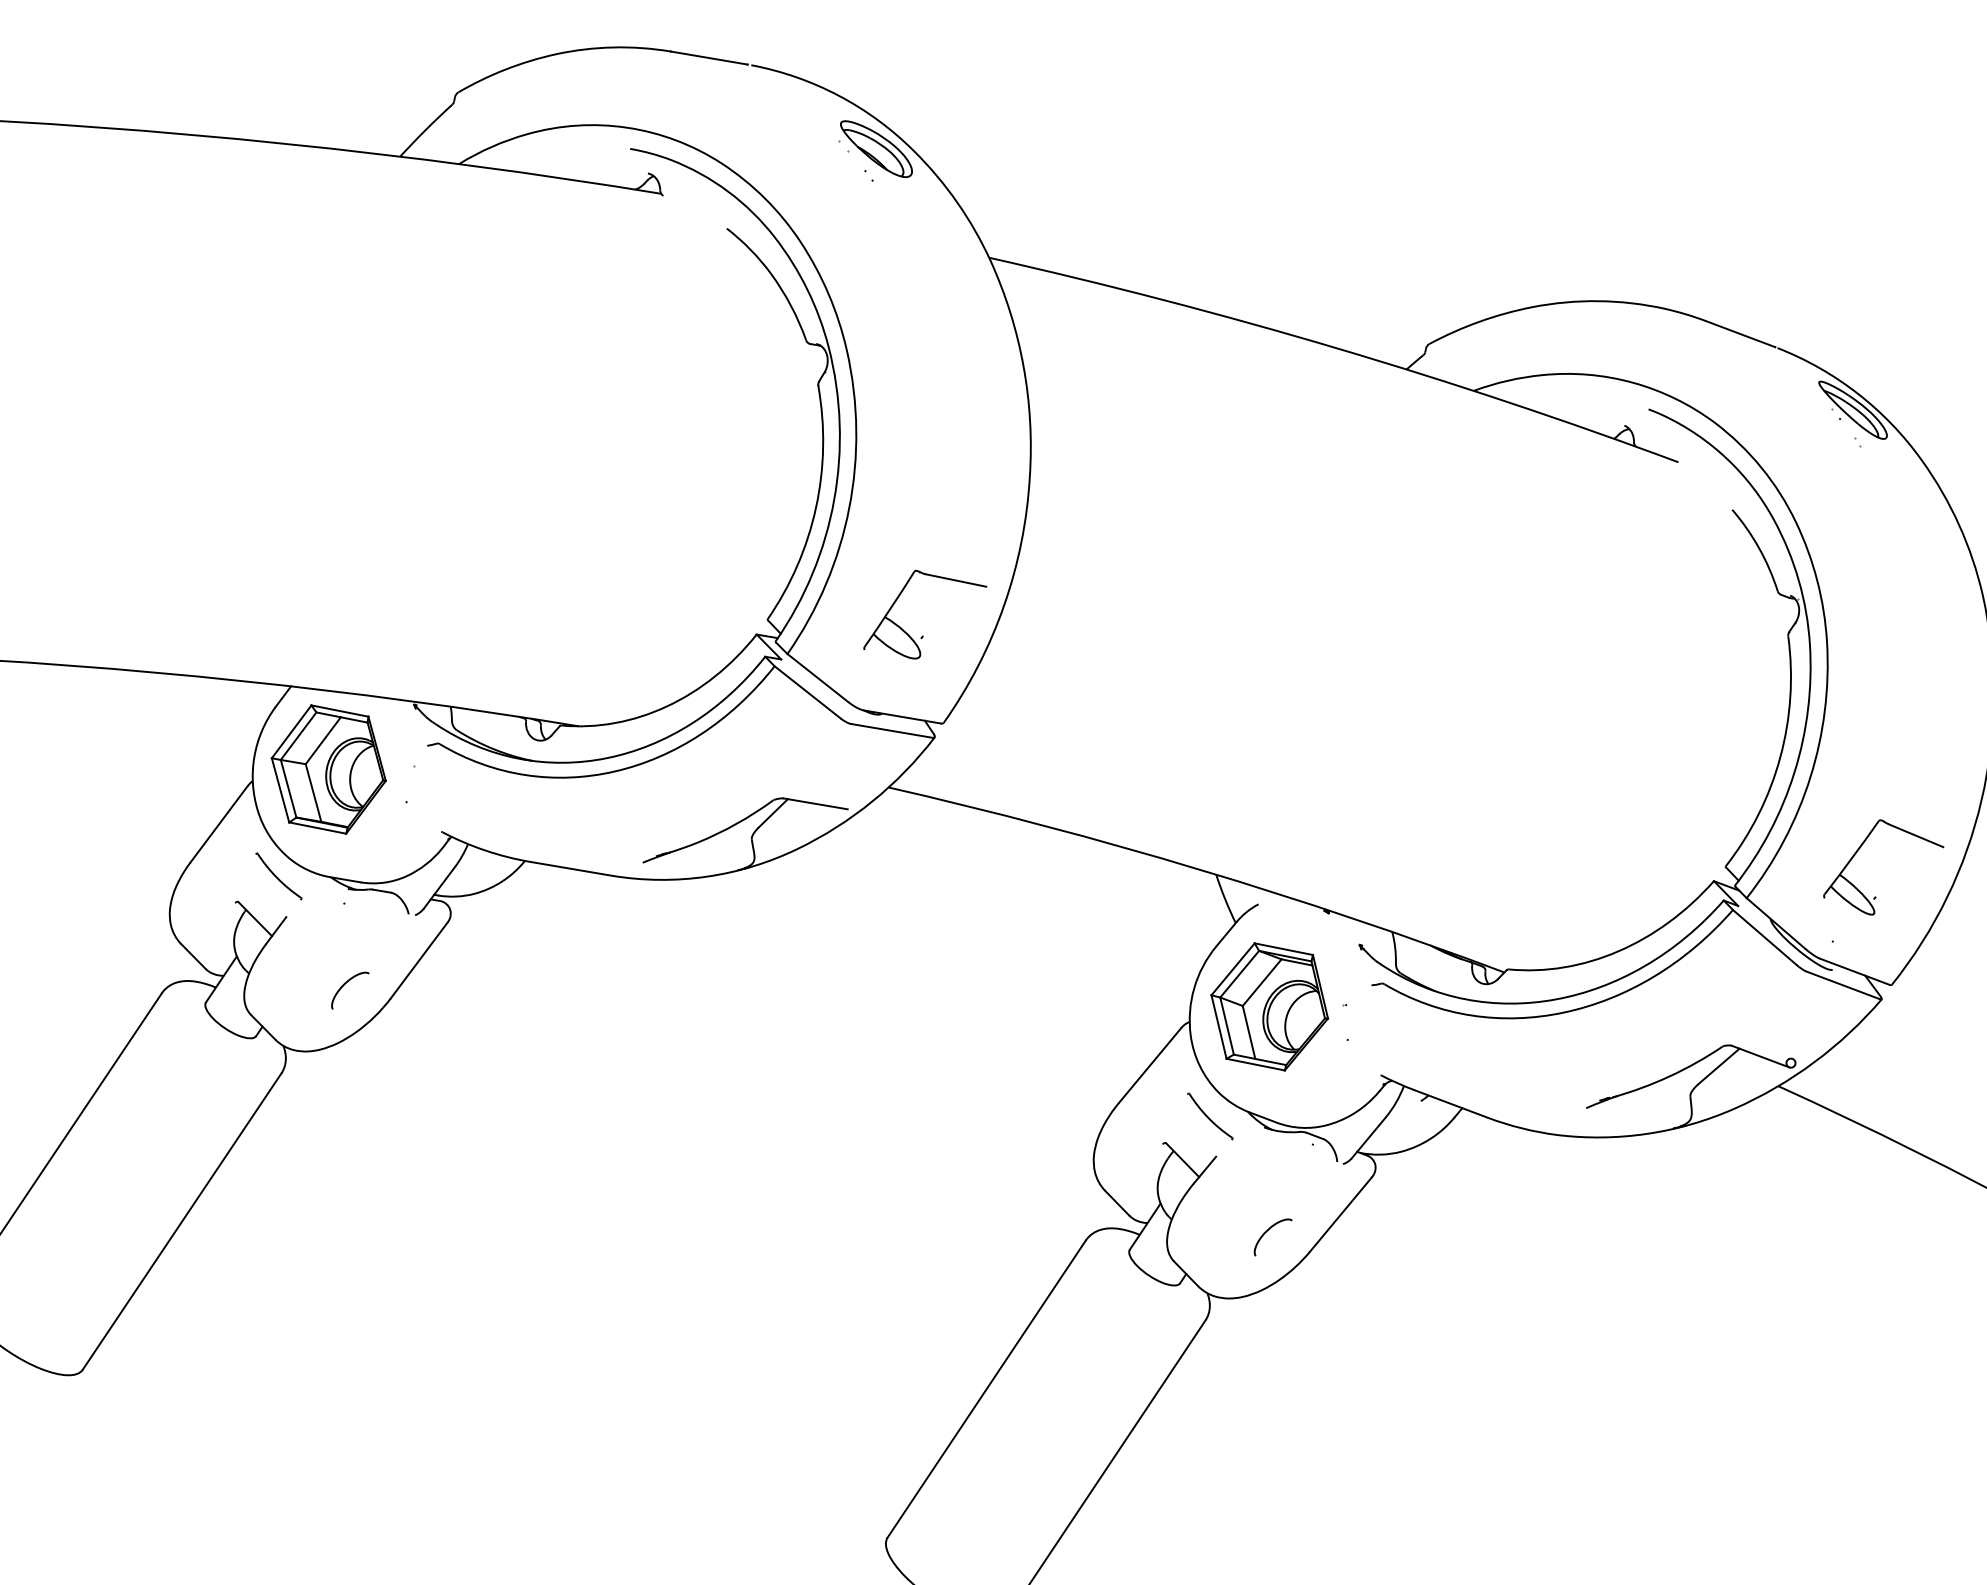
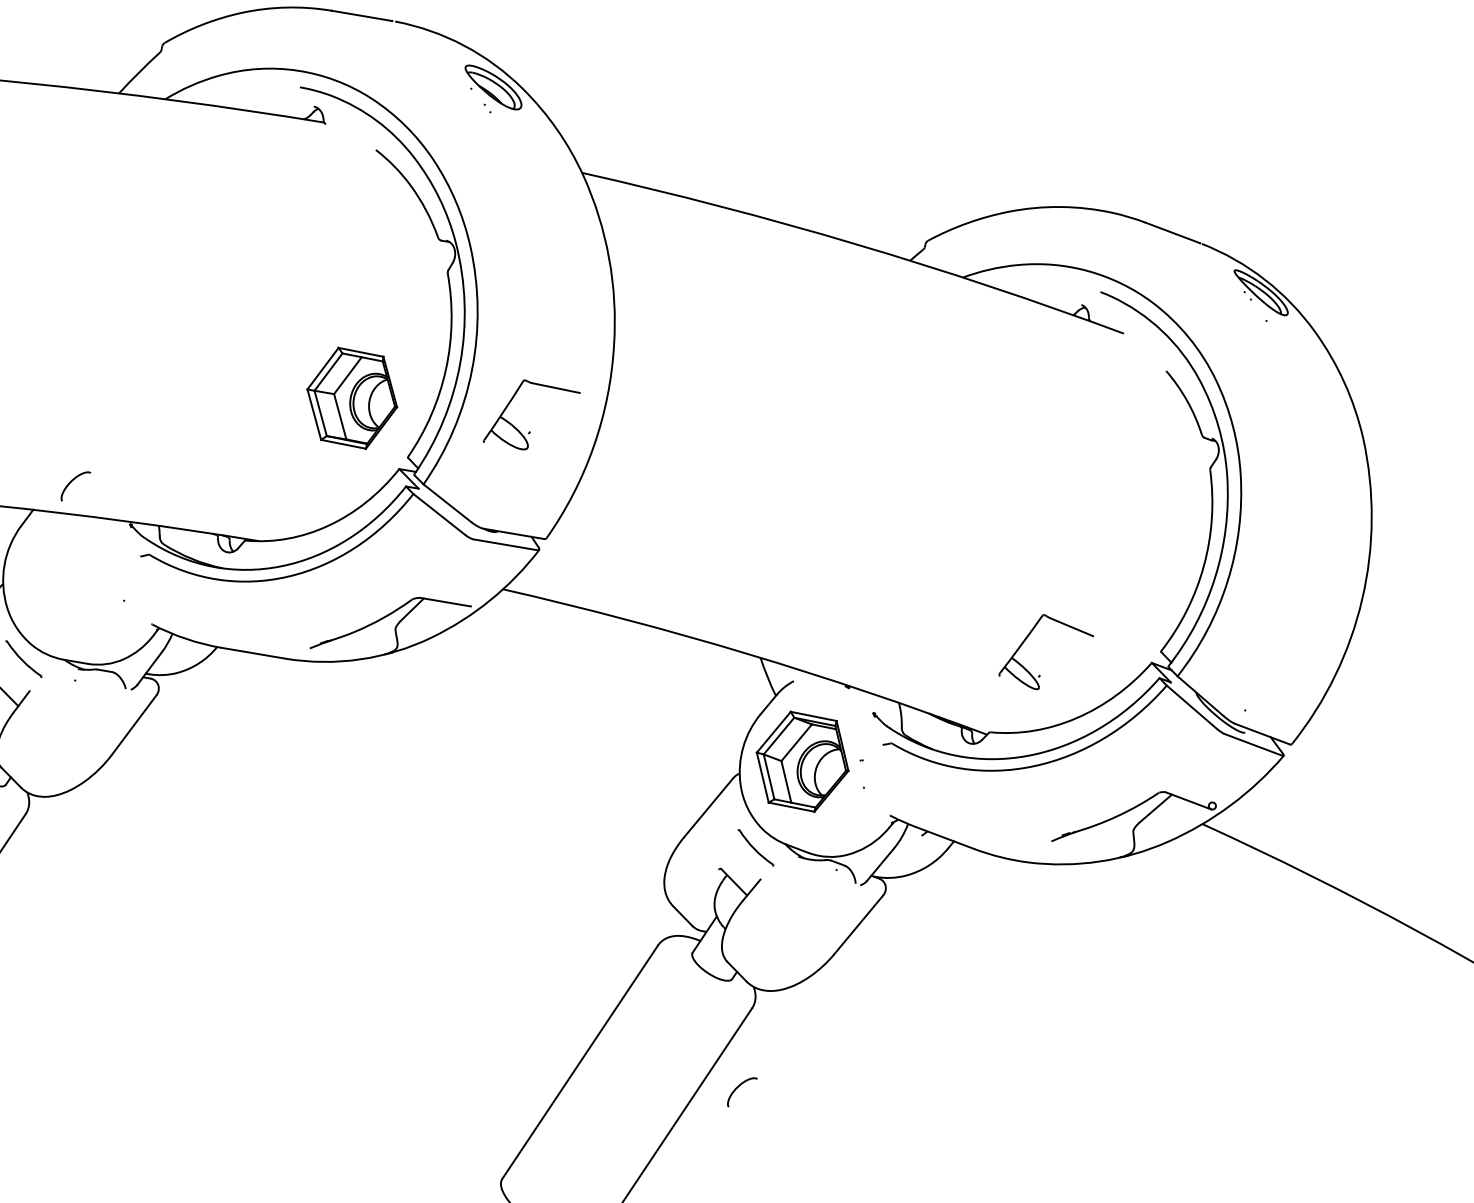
part: (922, 635) -> (529, 431), moved
part: (328, 769) -> (352, 398), moved
part: (1858, 851) -> (1026, 639), moved
curve: (345, 984) -> (72, 481), moved
curve: (1267, 1231) -> (737, 1087), moved

